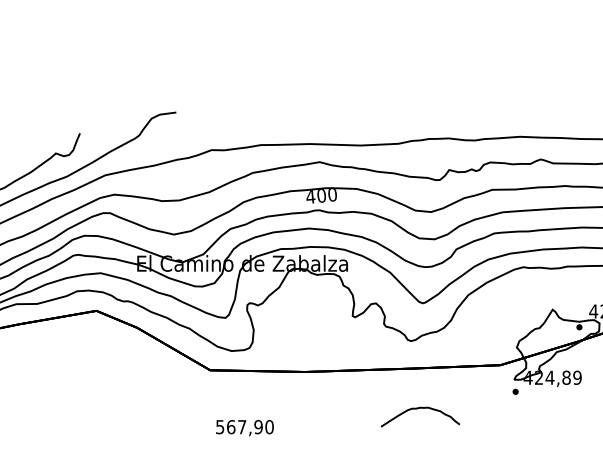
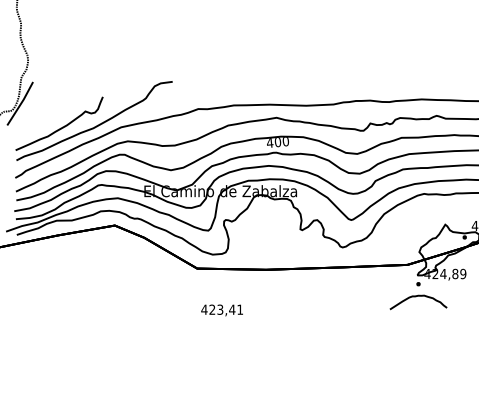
curve: (416, 410) -> (415, 297), moved
text: (245, 426) -> (222, 309), 567,90 -> 423,41

